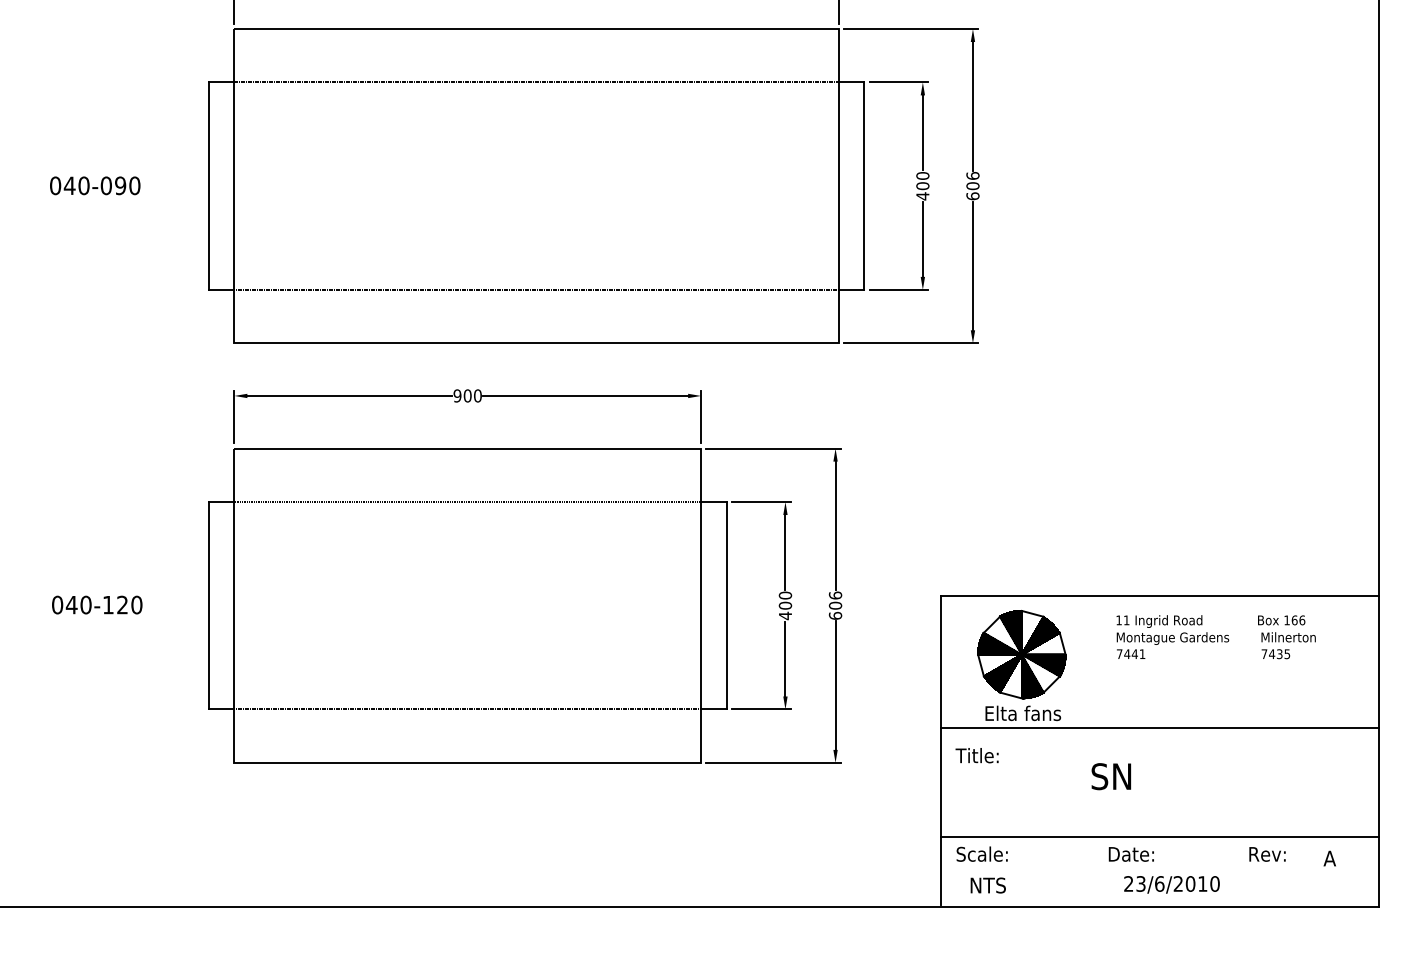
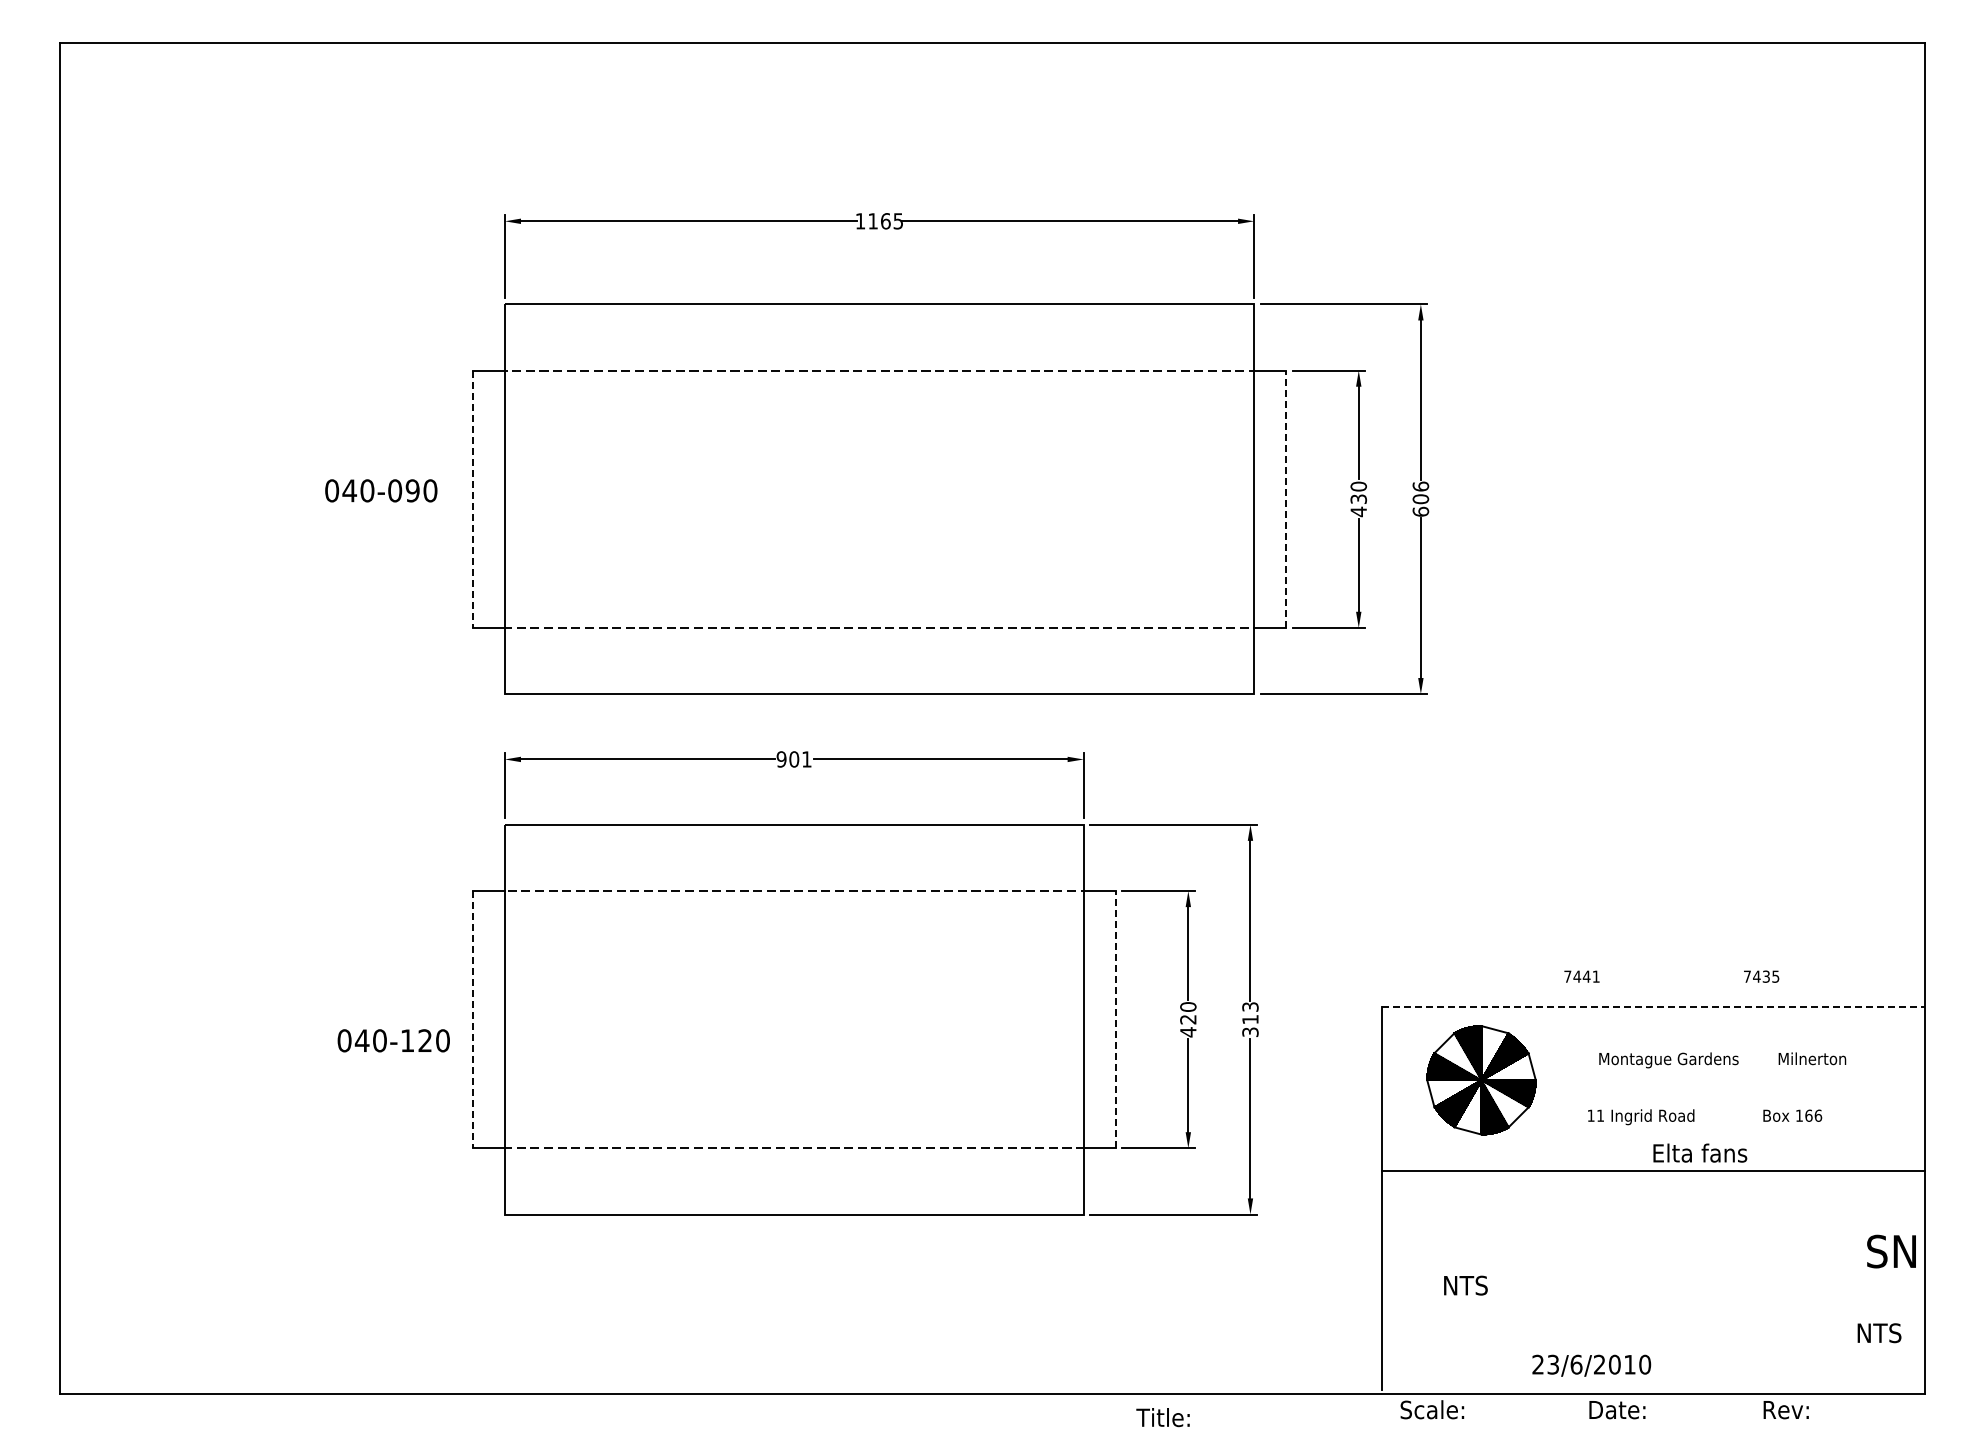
text: (95, 185) -> (381, 490), moved
line: (208, 186) -> (472, 499), solid -> dashed
line: (864, 186) -> (1286, 499), solid -> dashed
text: (922, 186) -> (1358, 499), 400 -> 430
text: (477, 396) -> (806, 759), 900 -> 901
line: (1160, 595) -> (1653, 1006), solid -> dashed
text: (97, 604) -> (393, 1040), moved
line: (208, 605) -> (472, 1019), solid -> dashed
line: (726, 605) -> (1115, 1019), solid -> dashed
text: (785, 605) -> (1188, 1019), 400 -> 420
text: (835, 605) -> (1250, 1019), 606 -> 313
text: (1211, 621) -> (1705, 1117), moved
text: (1203, 654) -> (1671, 976), moved
text: (1023, 712) -> (1700, 1152), moved
text: (976, 755) -> (1162, 1417), moved
text: (1111, 776) -> (1891, 1251), moved
line: (1159, 837) -> (1652, 1307), removed
text: (1121, 853) -> (1604, 1409), moved
text: (1341, 858) -> (1878, 1333), A -> NTS
text: (1171, 884) -> (1591, 1365), moved
text: (987, 885) -> (1465, 1285), moved

